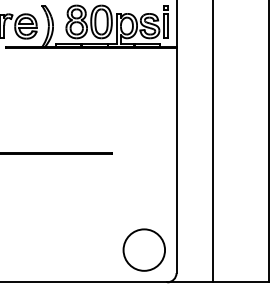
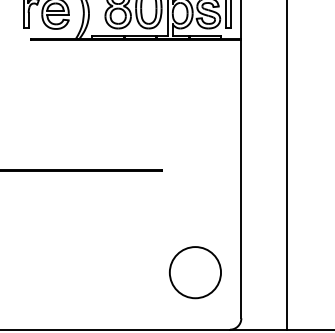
circle: (143, 249) -> (194, 271), moved

